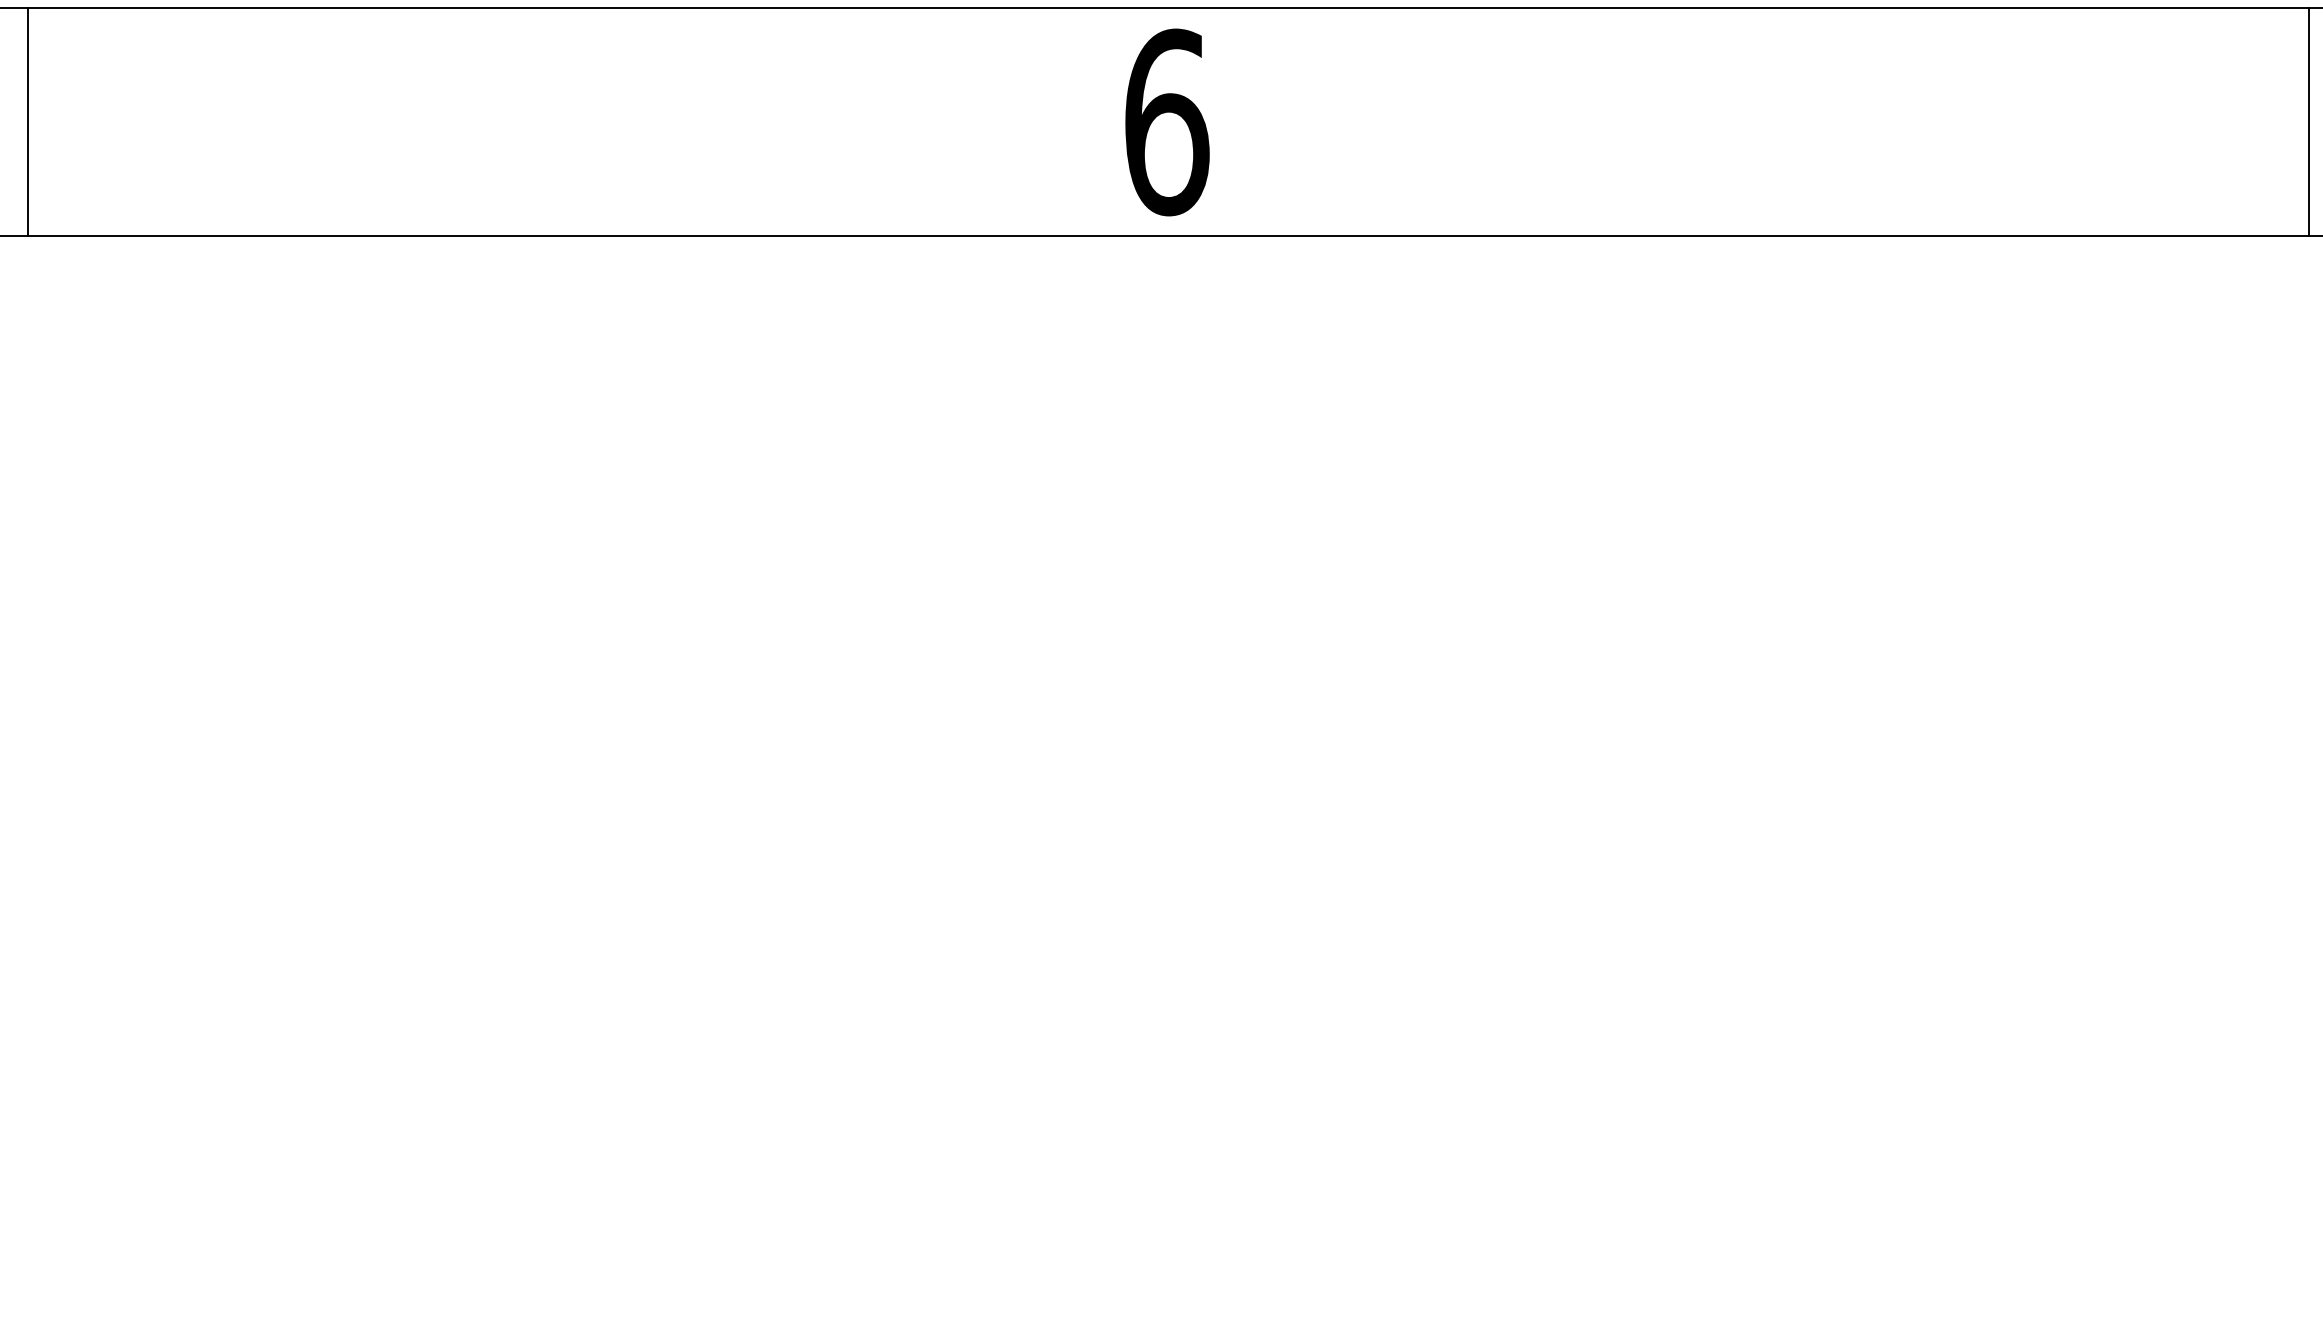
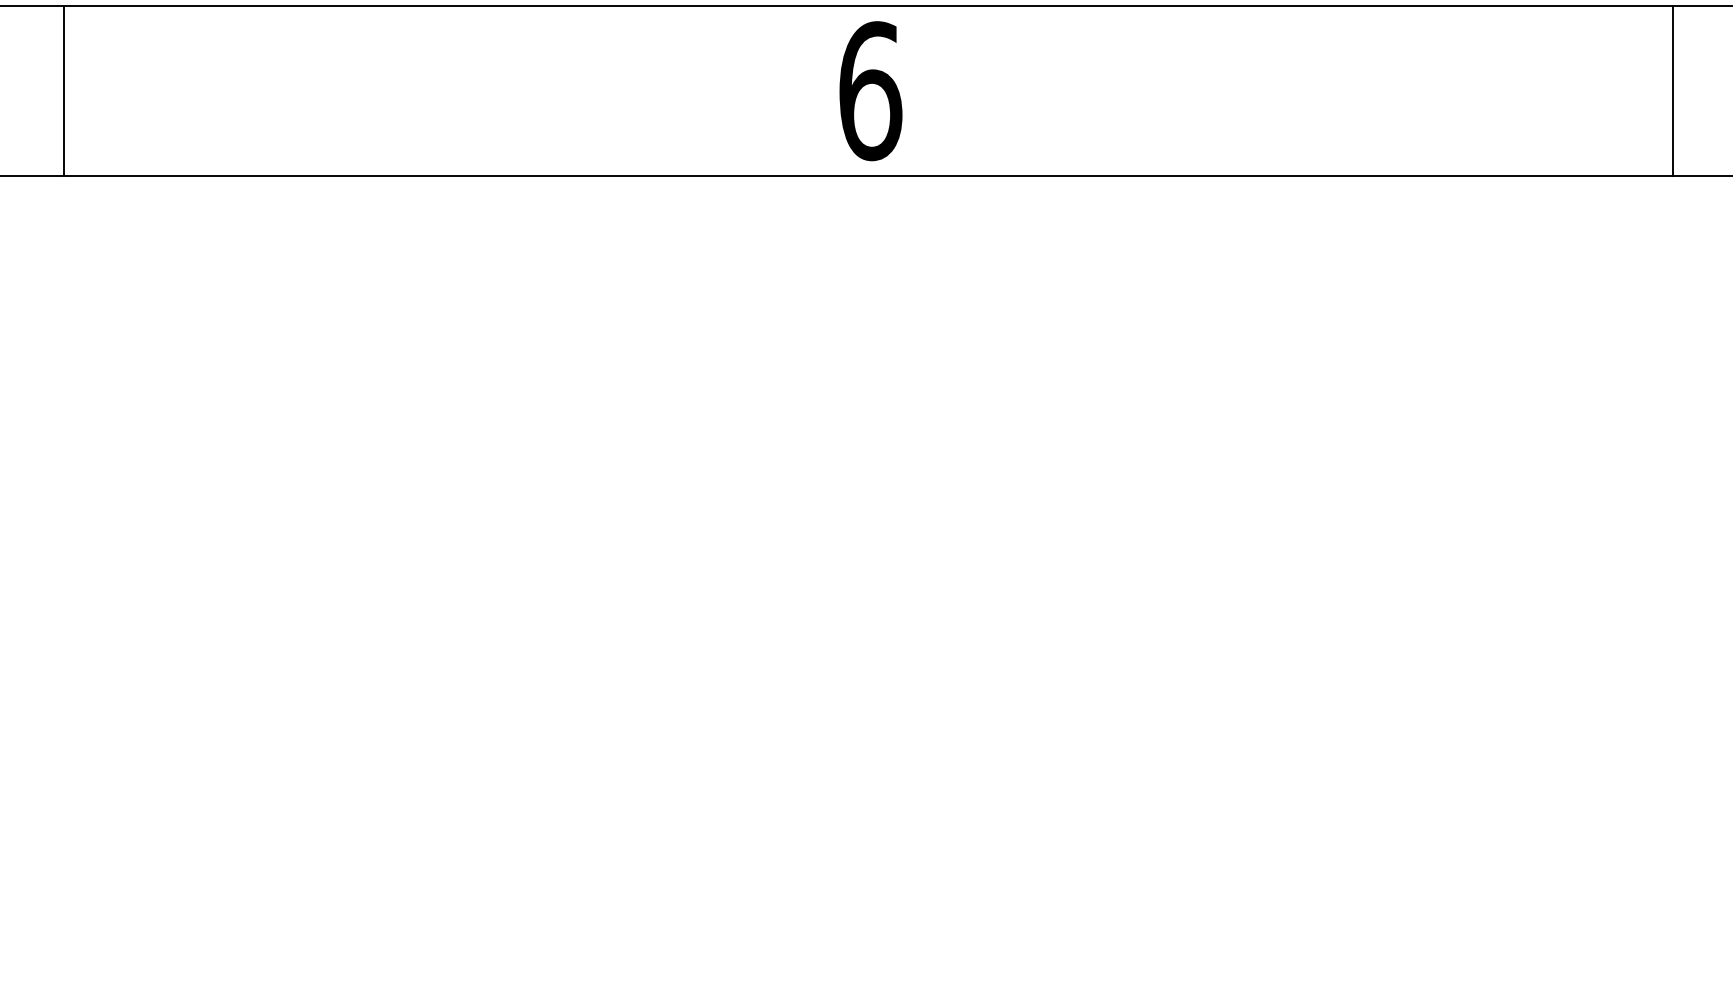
line: (28, 121) -> (63, 90), moved
line: (2309, 121) -> (1672, 90), moved

